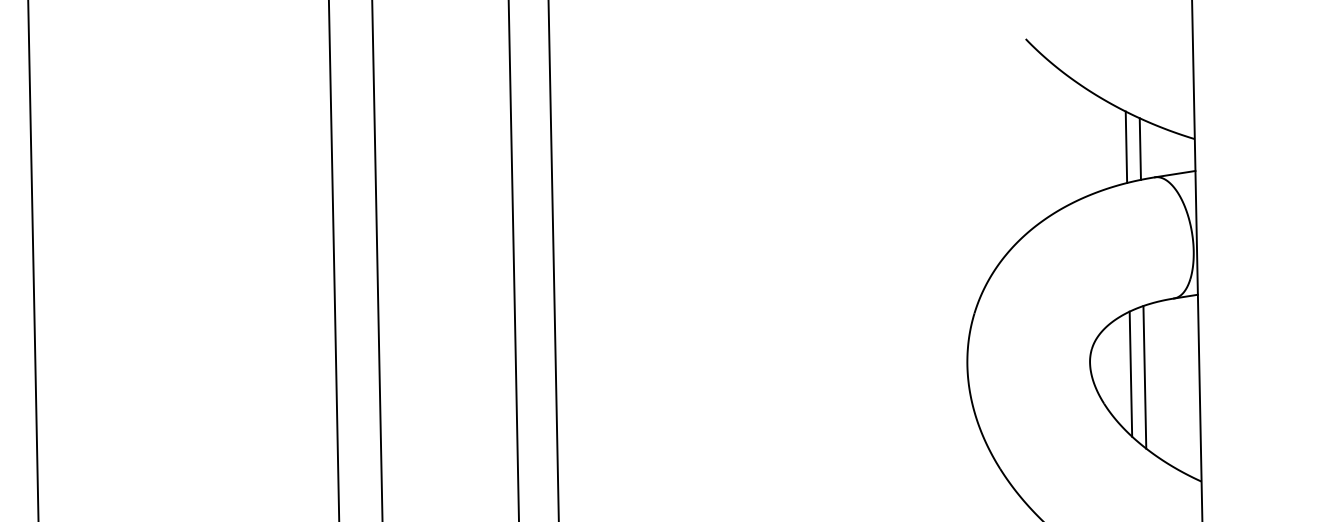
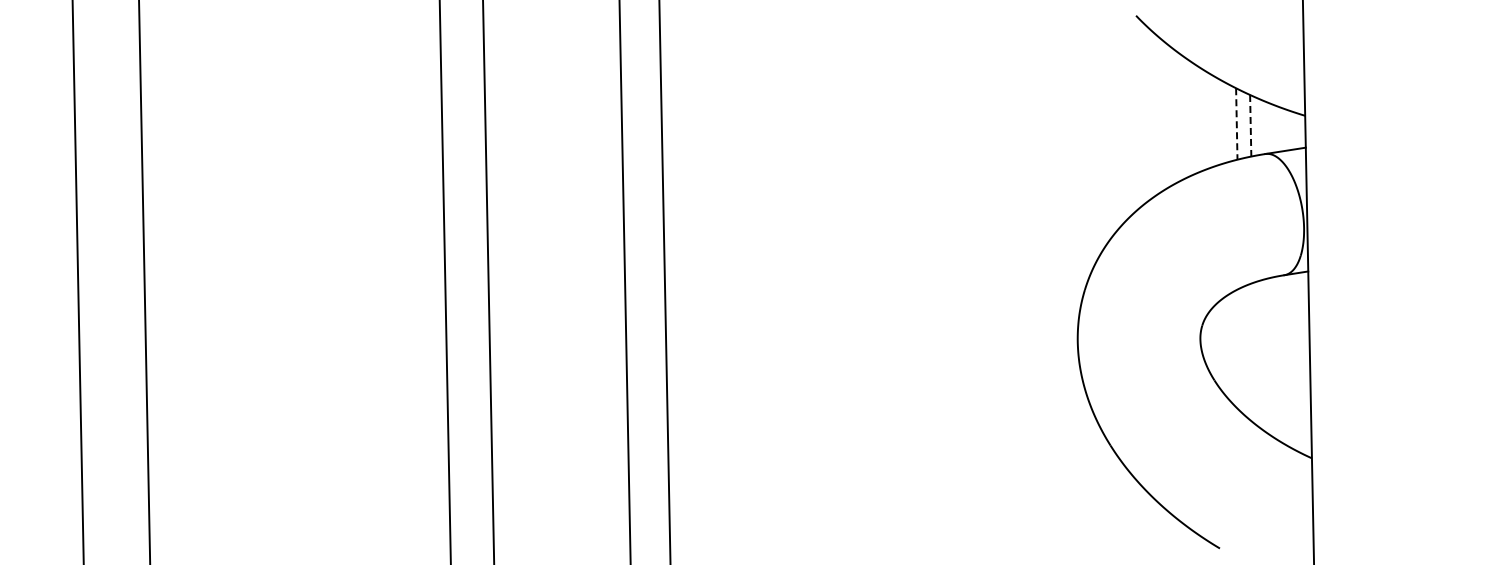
line: (1126, 146) -> (1236, 123), solid -> dashed
line: (1140, 148) -> (1250, 125), solid -> dashed
line: (1131, 373) -> (1241, 350), removed
line: (1144, 376) -> (1254, 353), removed

